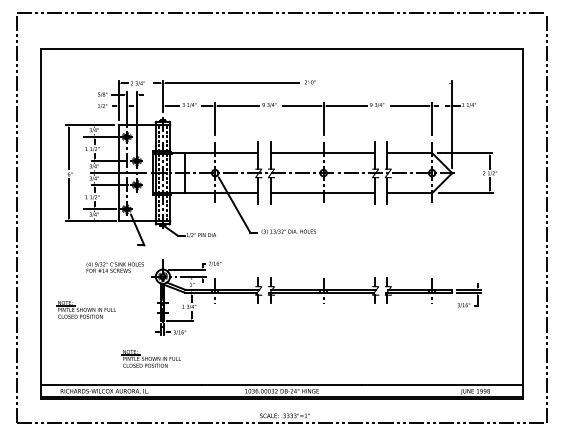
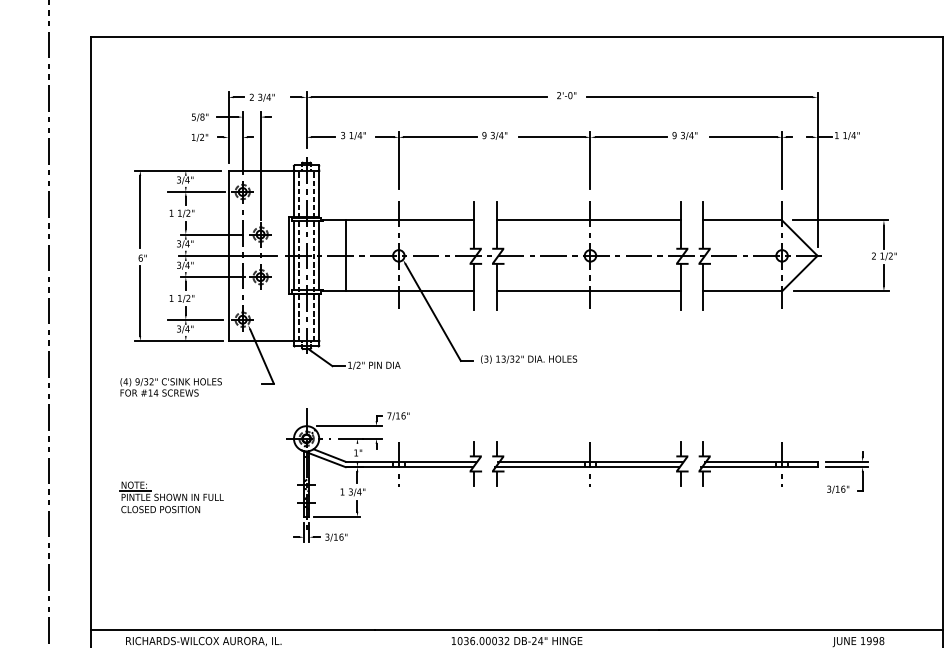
line: (385, 83) -> (699, 97), added
text: (114, 267) -> (169, 387), moved
part: (150, 358) -> (284, 583), removed

